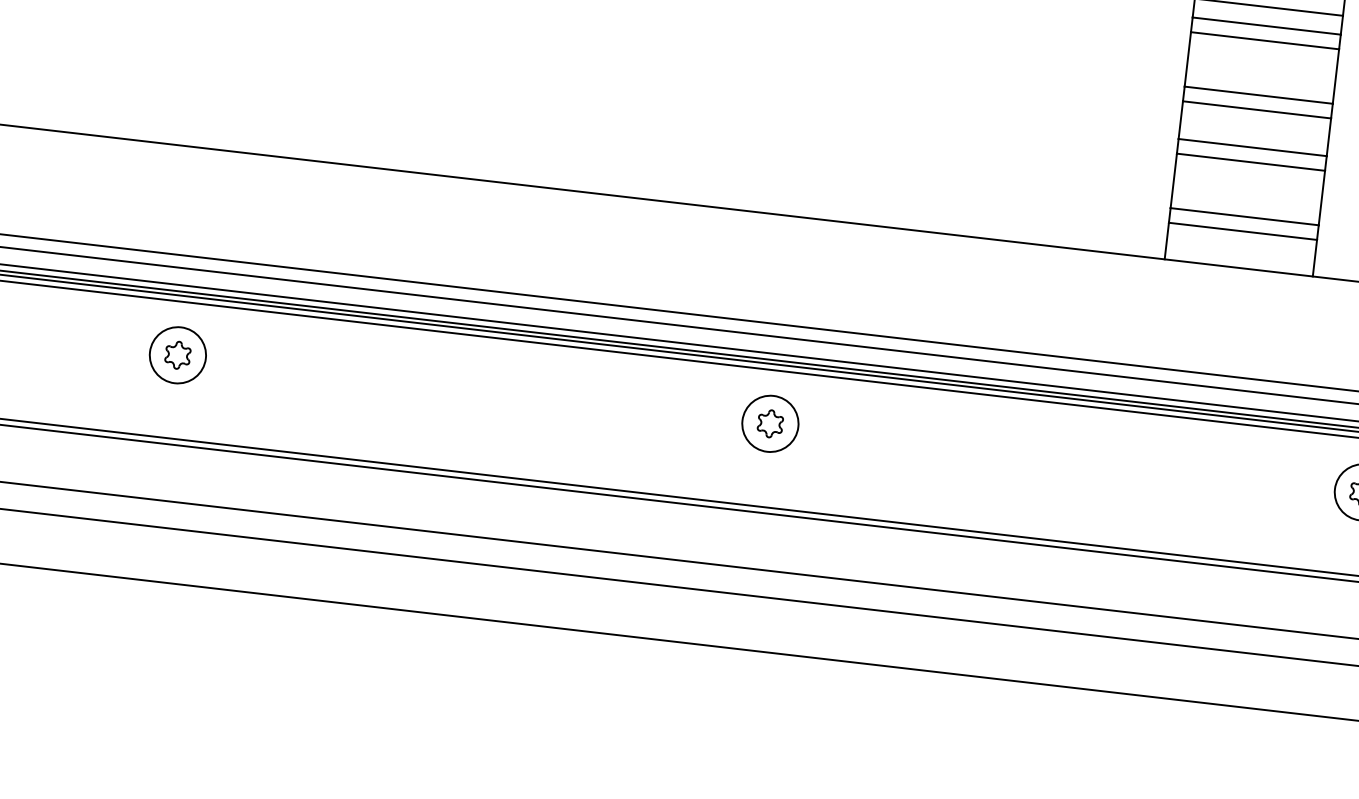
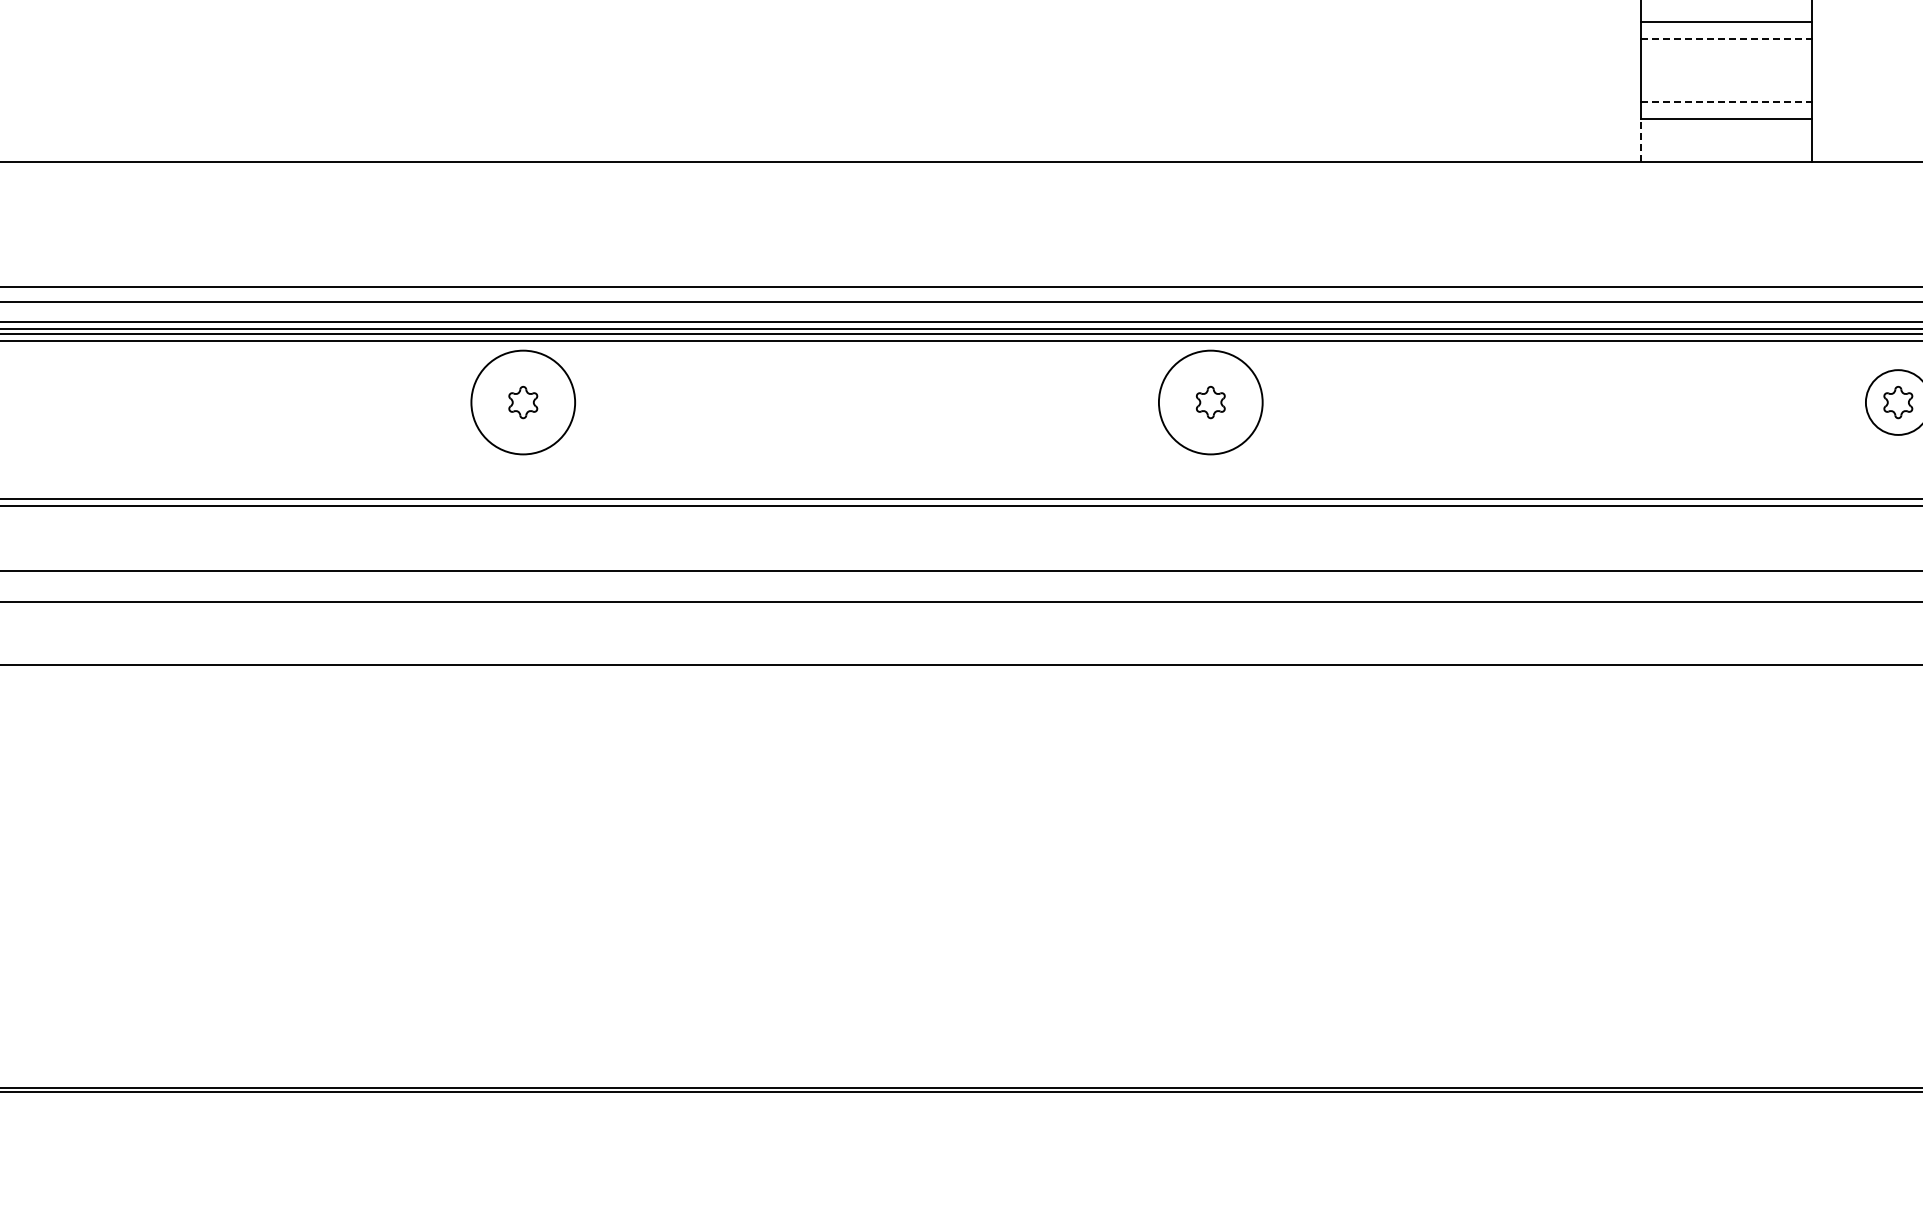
line: (1251, 162) -> (1726, 39), solid -> dashed
line: (1244, 216) -> (1726, 102), solid -> dashed
line: (1166, 240) -> (1640, 140), solid -> dashed
circle: (177, 355) -> (522, 402), size x1.6
circle: (770, 423) -> (1210, 402), size x1.6

